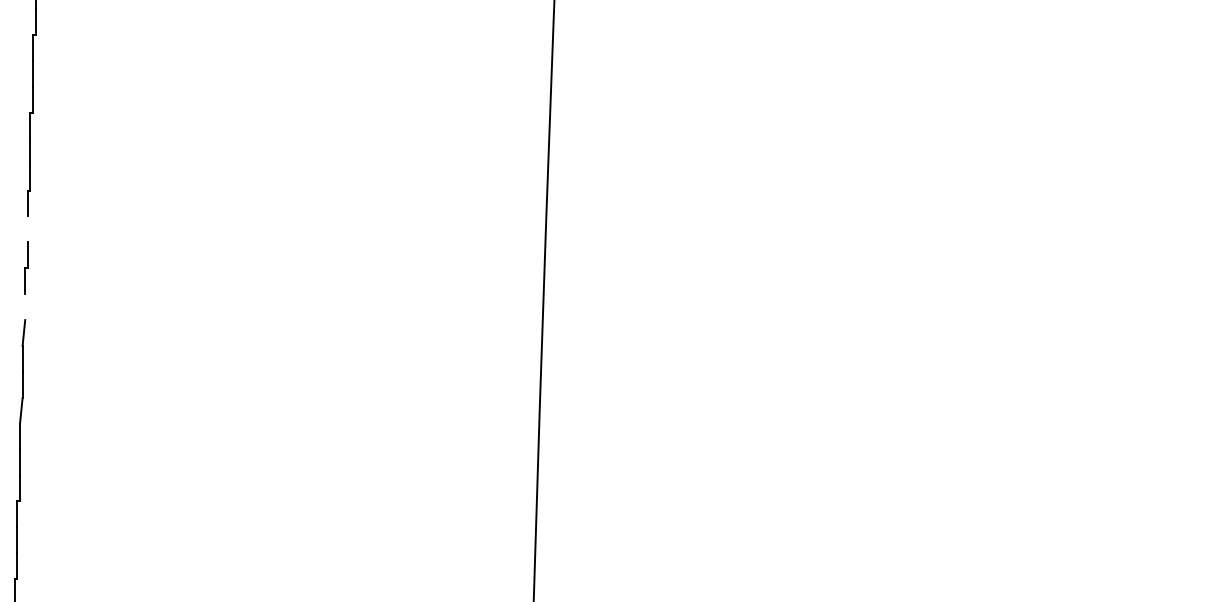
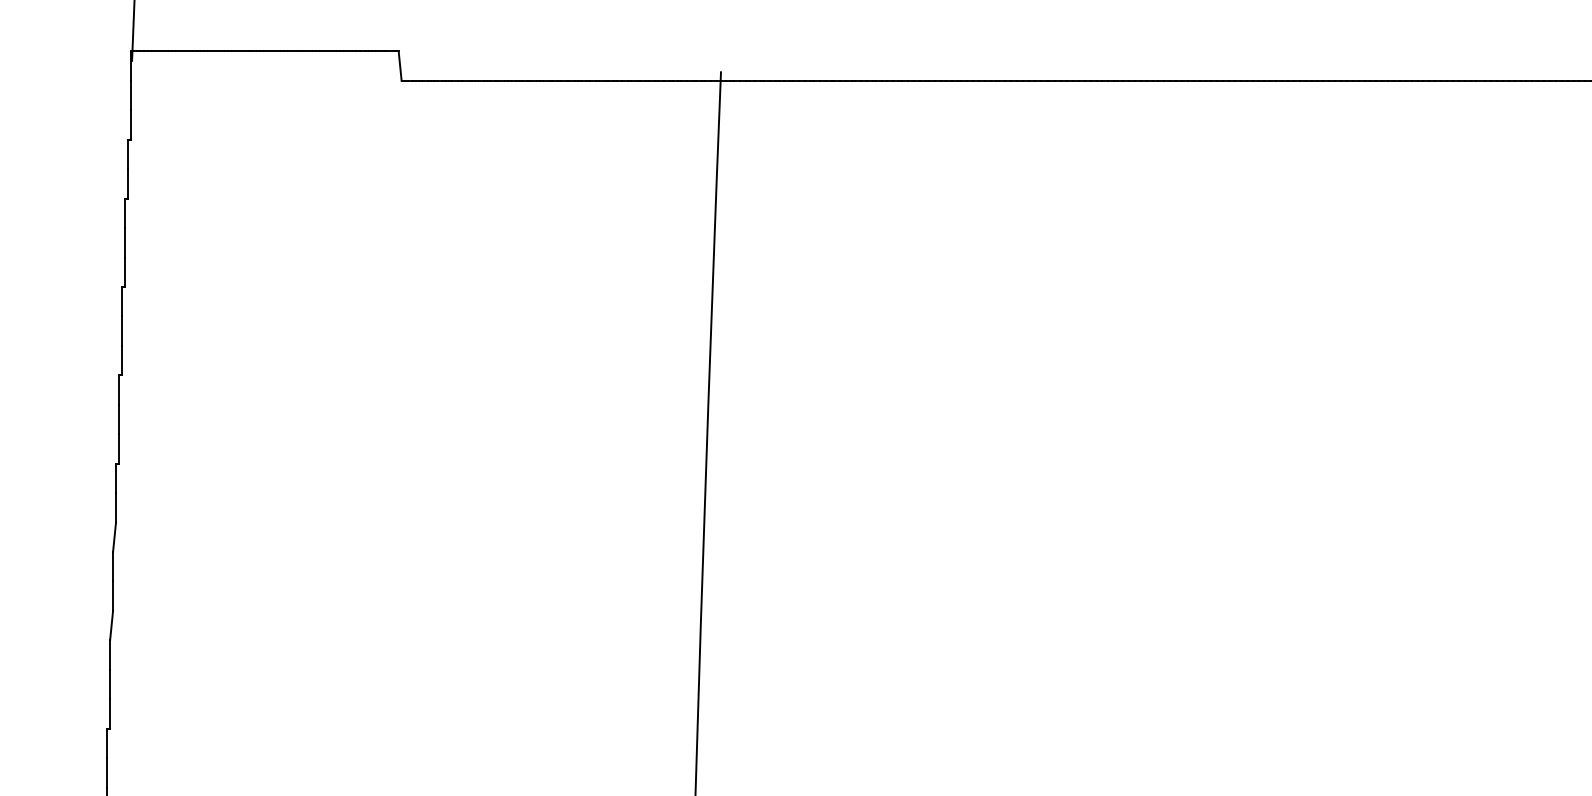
line: (27, 229) -> (118, 419), added
line: (25, 306) -> (116, 507), added

